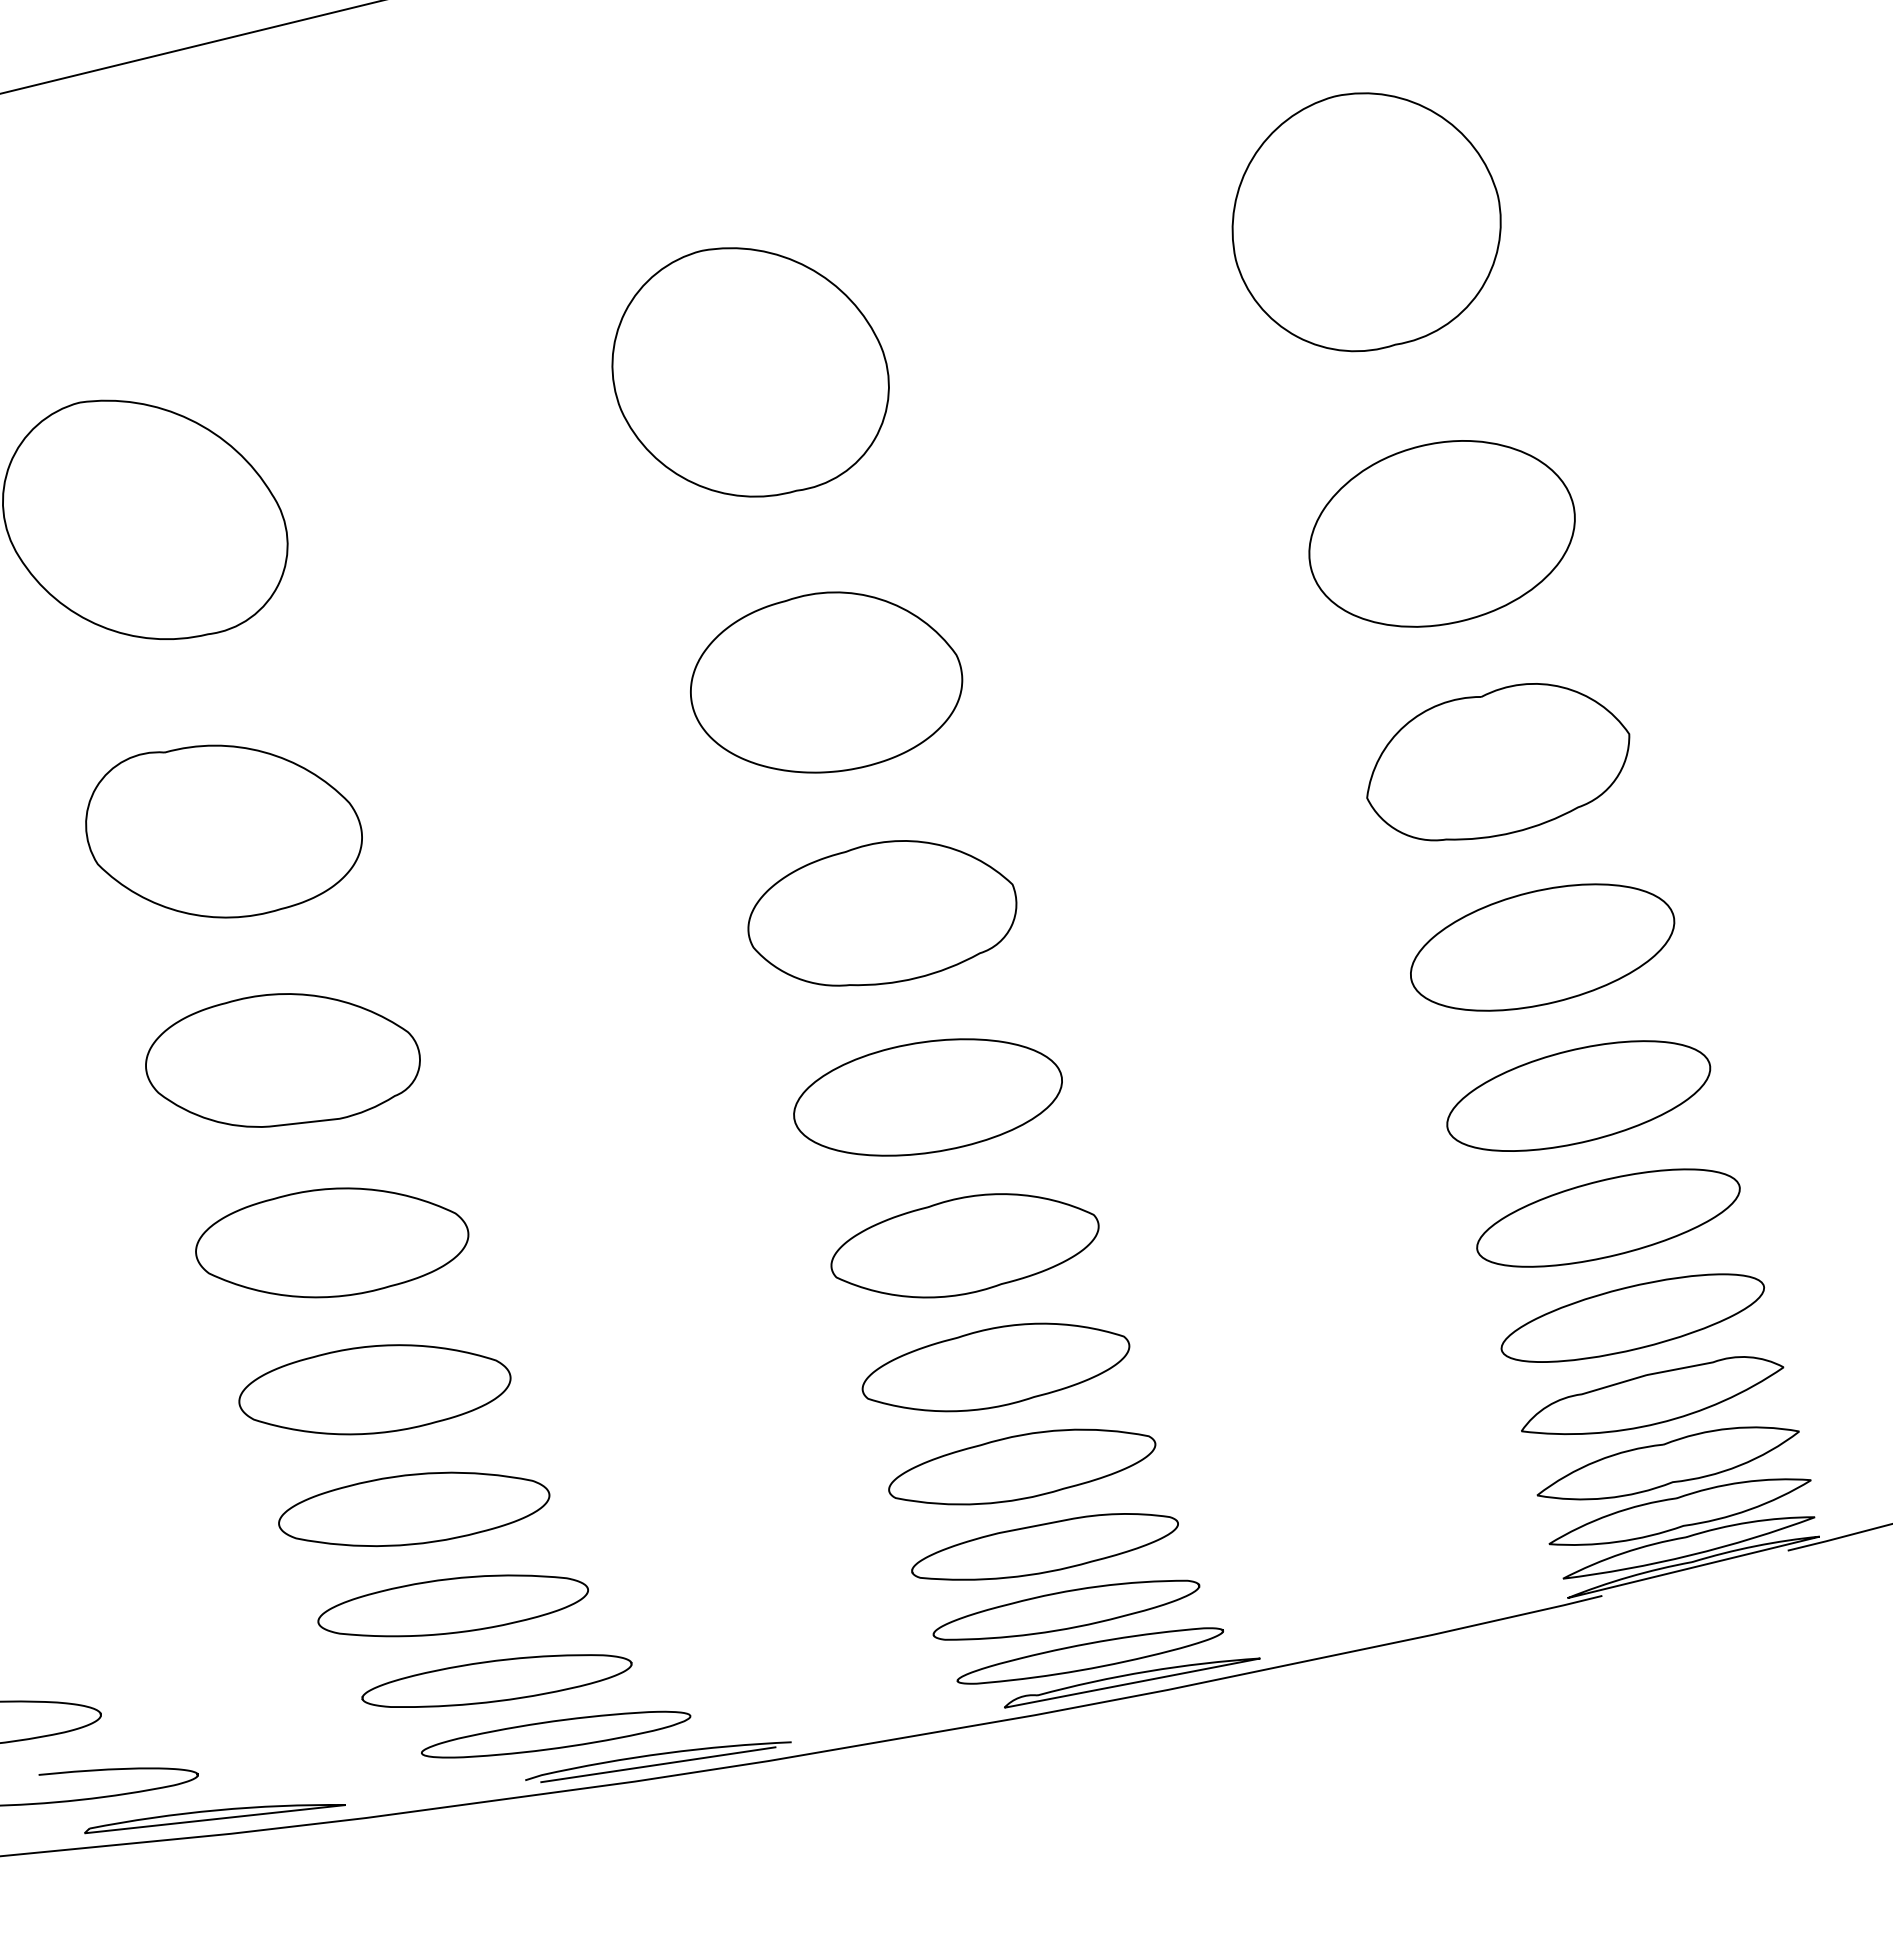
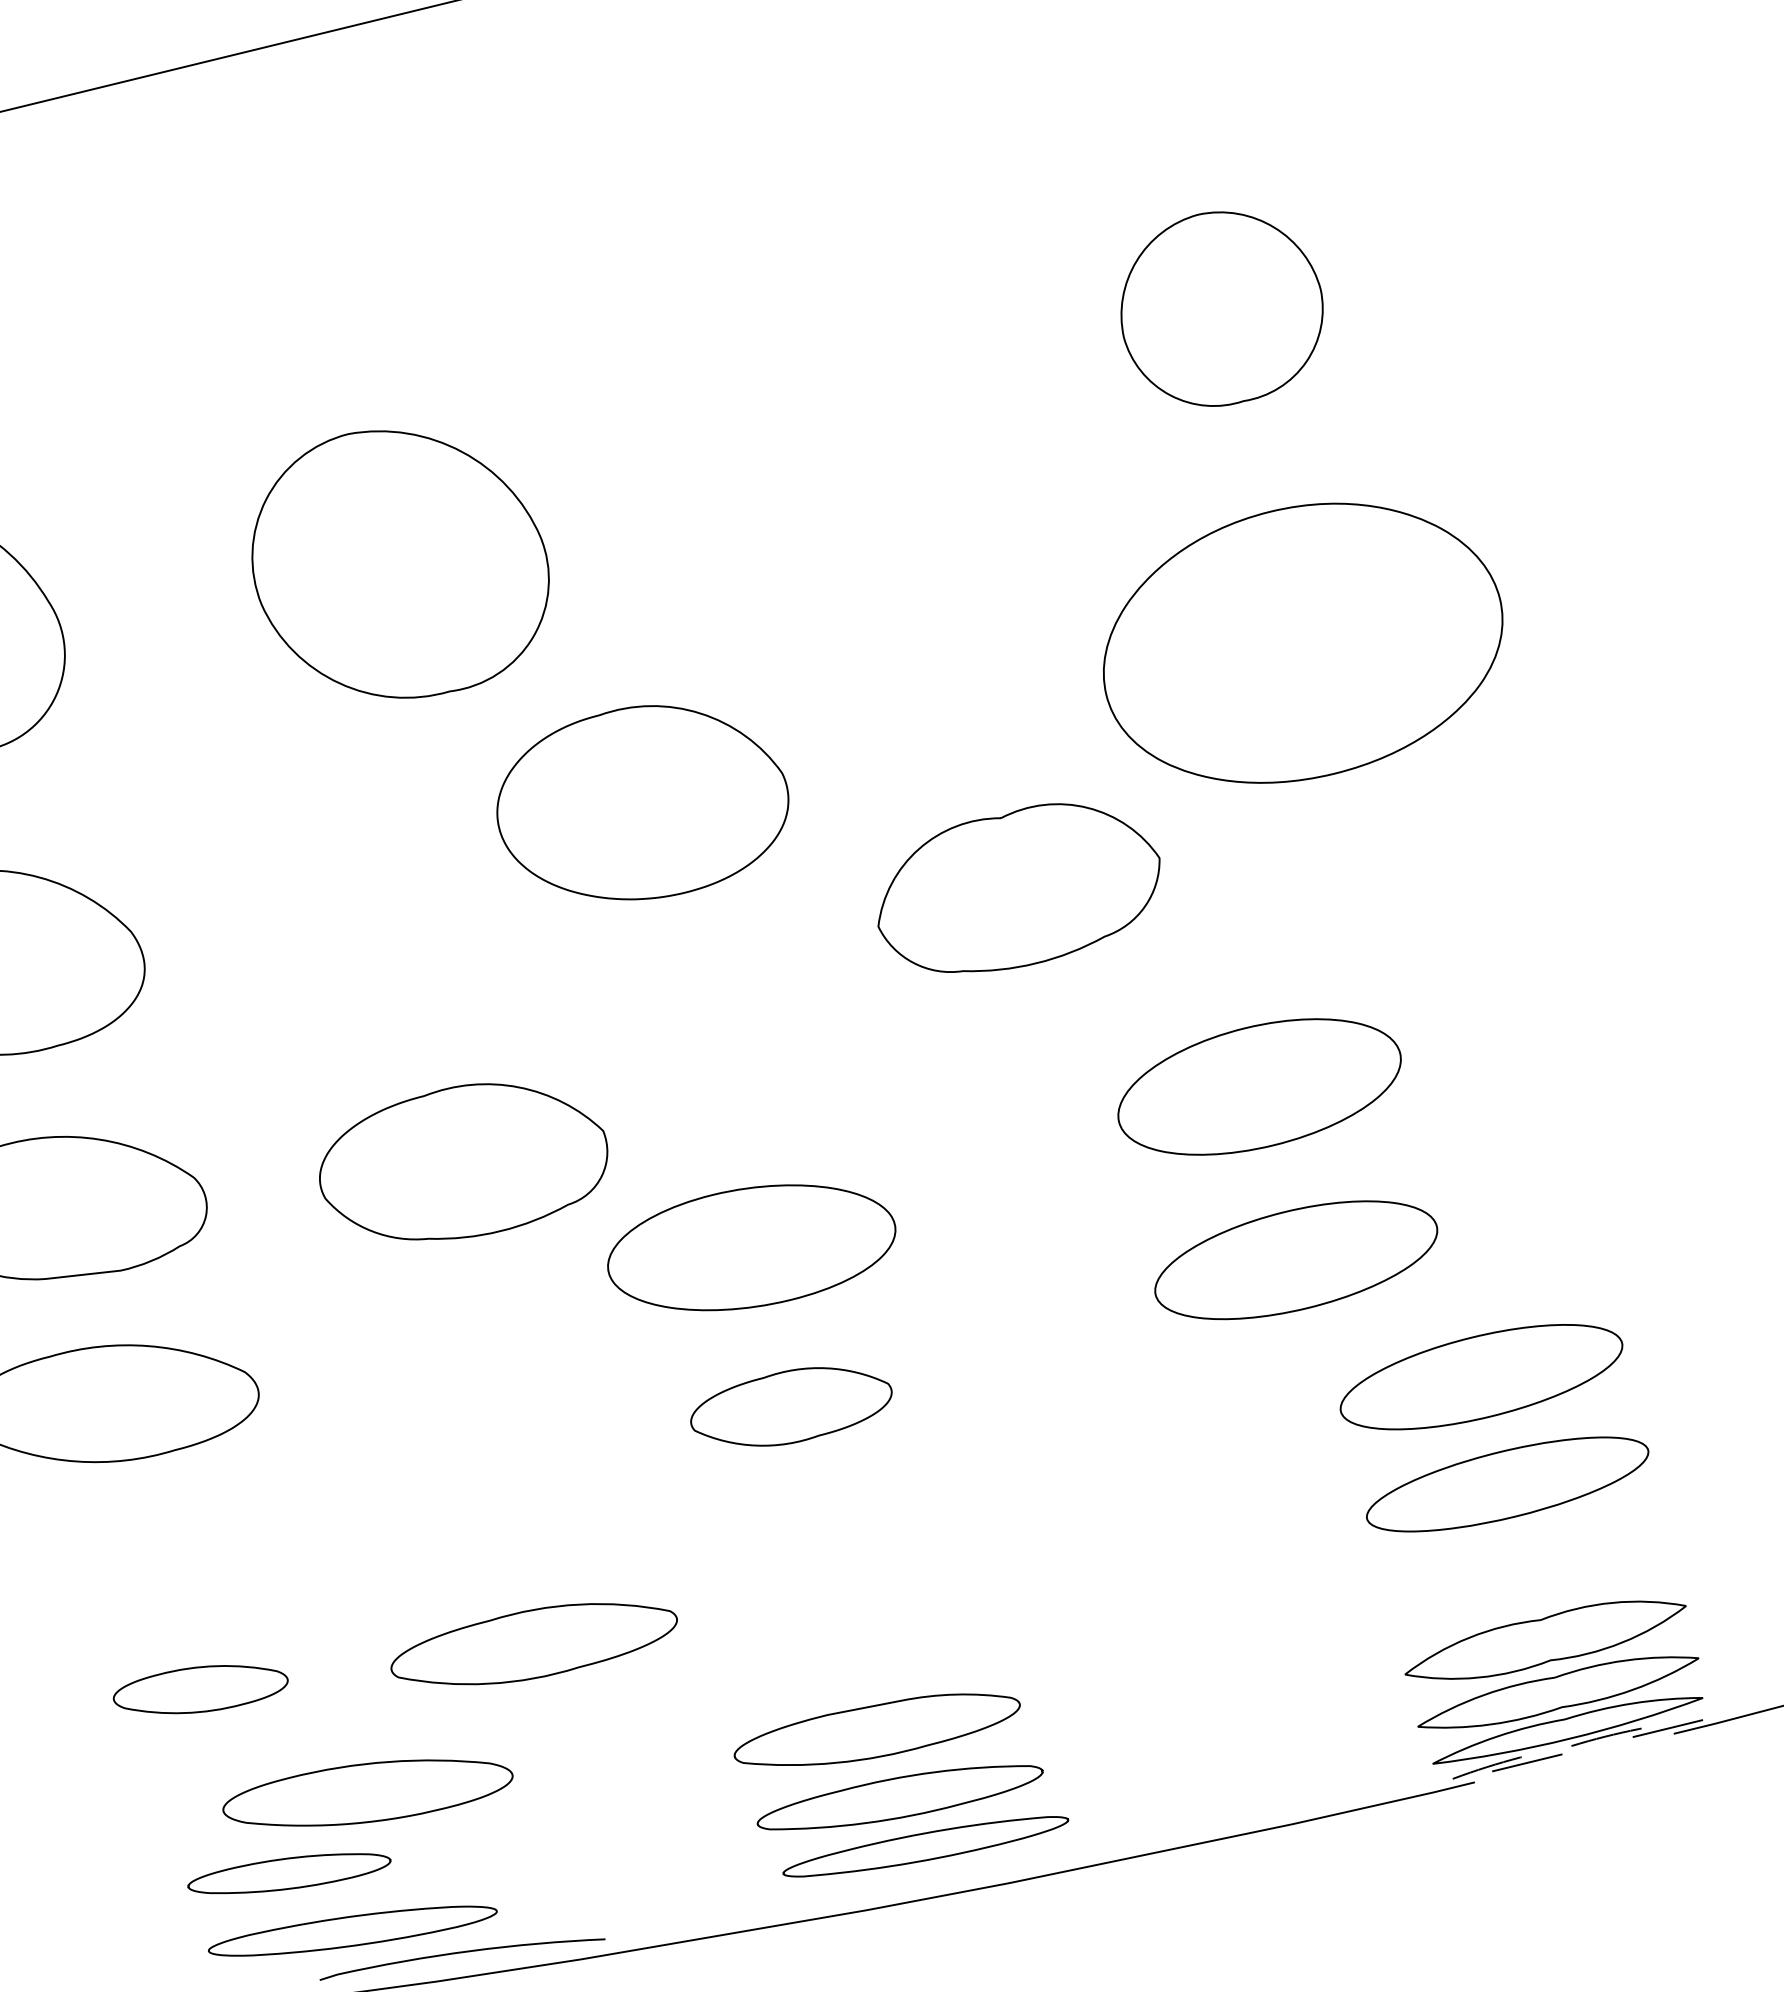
part: (1366, 222) -> (1221, 309), size x0.7
part: (750, 372) -> (400, 564), moved
part: (1441, 533) -> (1302, 642), size x1.4
part: (1498, 762) -> (1019, 888), moved
part: (882, 913) -> (463, 1162), moved
part: (1542, 947) -> (1259, 1086), moved
part: (1578, 1095) -> (1295, 1259), moved
part: (964, 1245) -> (790, 1406), size x0.7
part: (995, 1367) -> (824, 1537), removed
part: (374, 1389) -> (158, 1560), removed
part: (1652, 1395) -> (1528, 1567), removed
part: (1022, 1466) -> (534, 1643), moved
part: (414, 1509) -> (200, 1689), size x0.6
line: (1693, 1567) -> (1572, 1751), solid -> dashed
part: (452, 1605) -> (367, 1792), moved
part: (496, 1680) -> (288, 1873), size x0.7
part: (1132, 1682) -> (971, 1875), removed
line: (658, 1764) -> (462, 1963), removed

